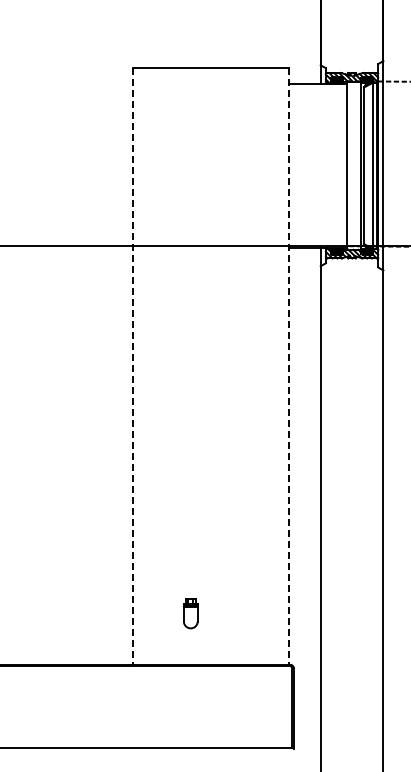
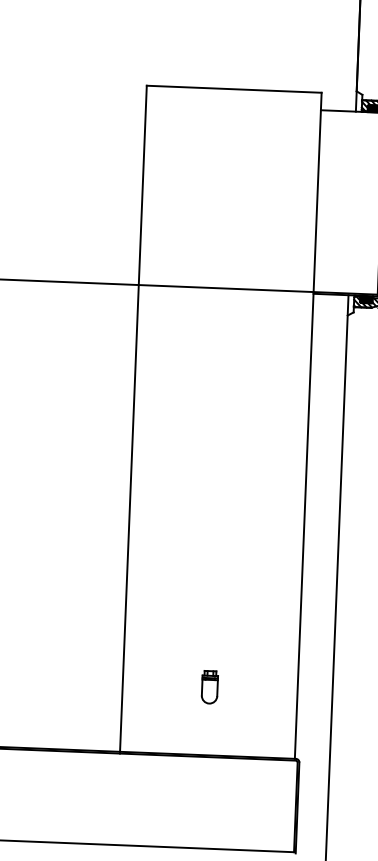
line: (289, 366) -> (308, 426), dashed -> solid
line: (132, 367) -> (133, 420), dashed -> solid
part: (190, 613) -> (209, 686), moved

